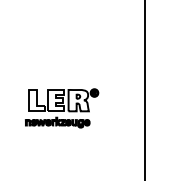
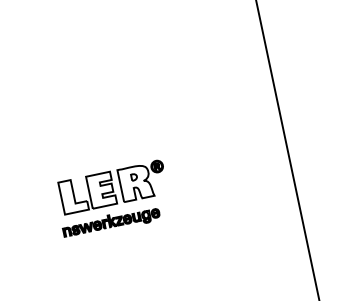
part: (62, 108) -> (114, 199), size x0.7

